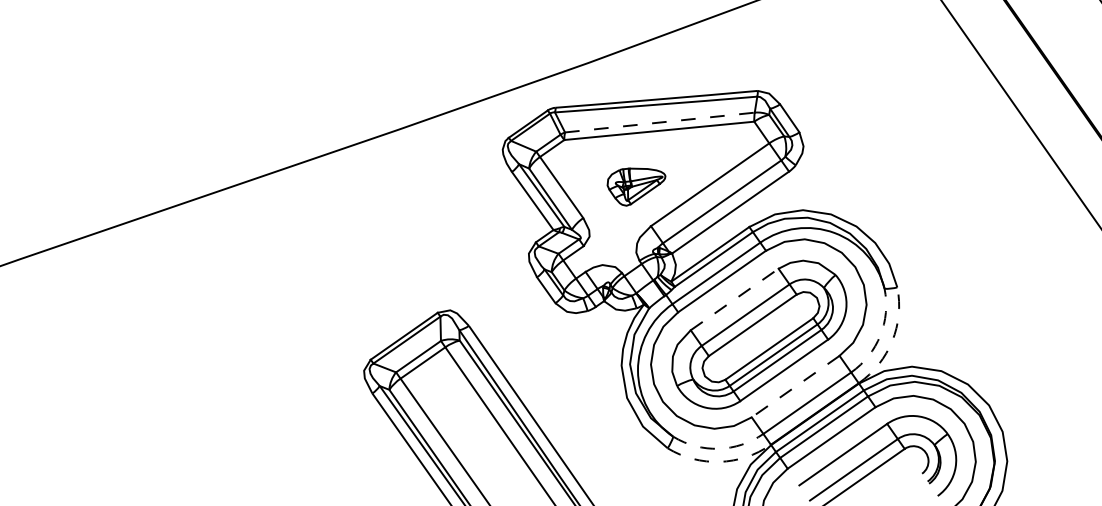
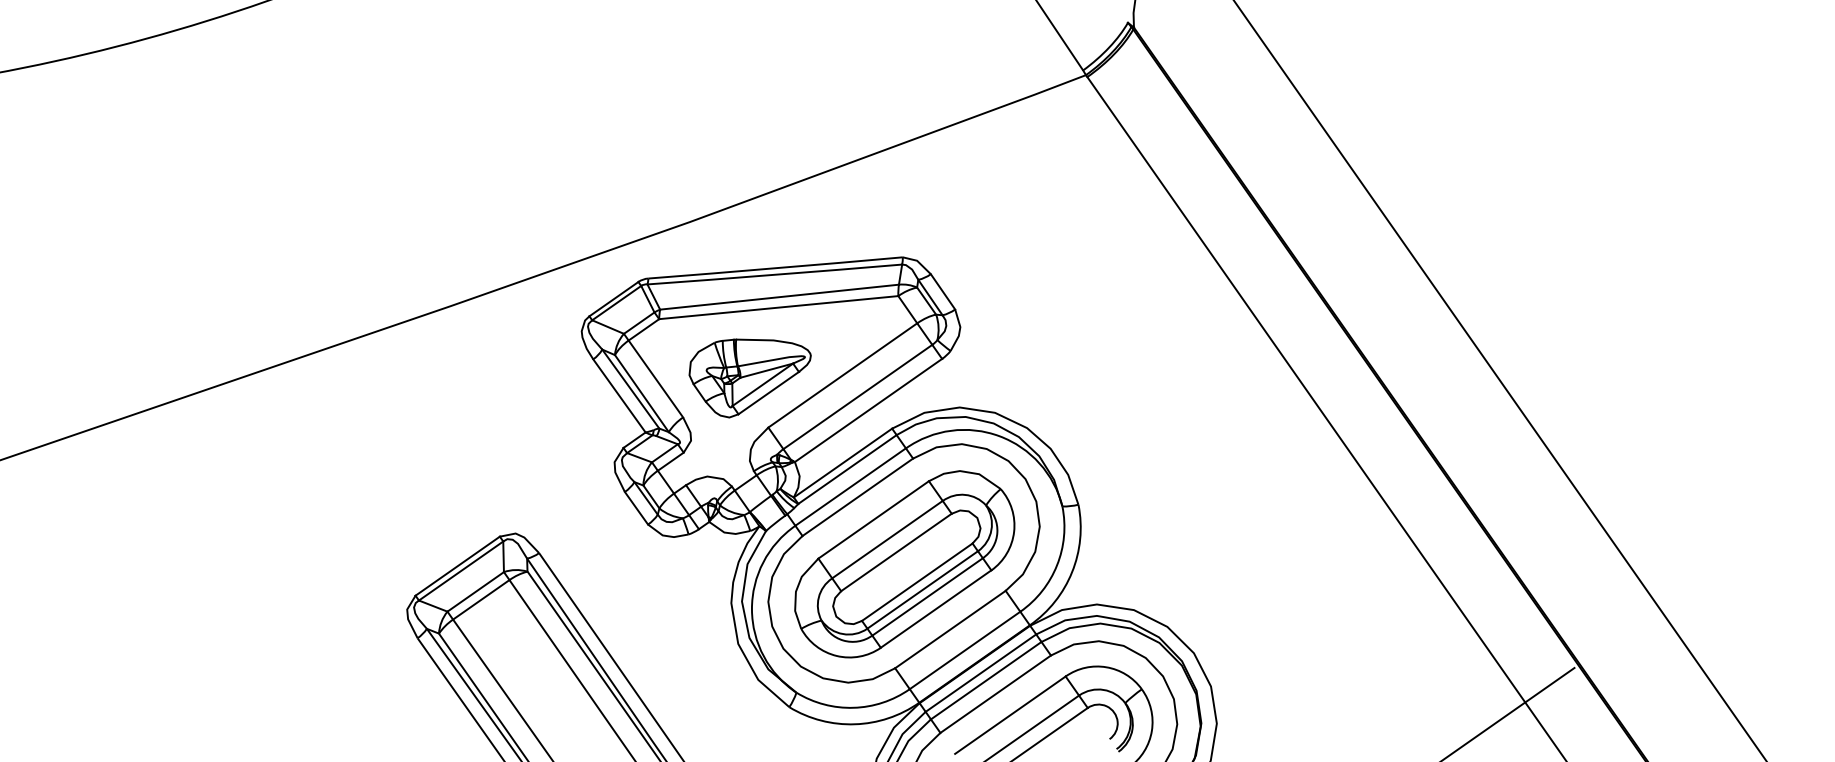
line: (660, 122) -> (780, 297), dashed -> solid
part: (636, 187) -> (749, 378), size x1.67
line: (735, 299) -> (874, 519), dashed -> solid
arc: (880, 335) -> (1057, 565), dashed -> solid
arc: (892, 341) -> (1072, 572), dashed -> solid
line: (795, 386) -> (950, 629), dashed -> solid
arc: (718, 448) -> (853, 707), dashed -> solid
arc: (719, 462) -> (854, 724), dashed -> solid

